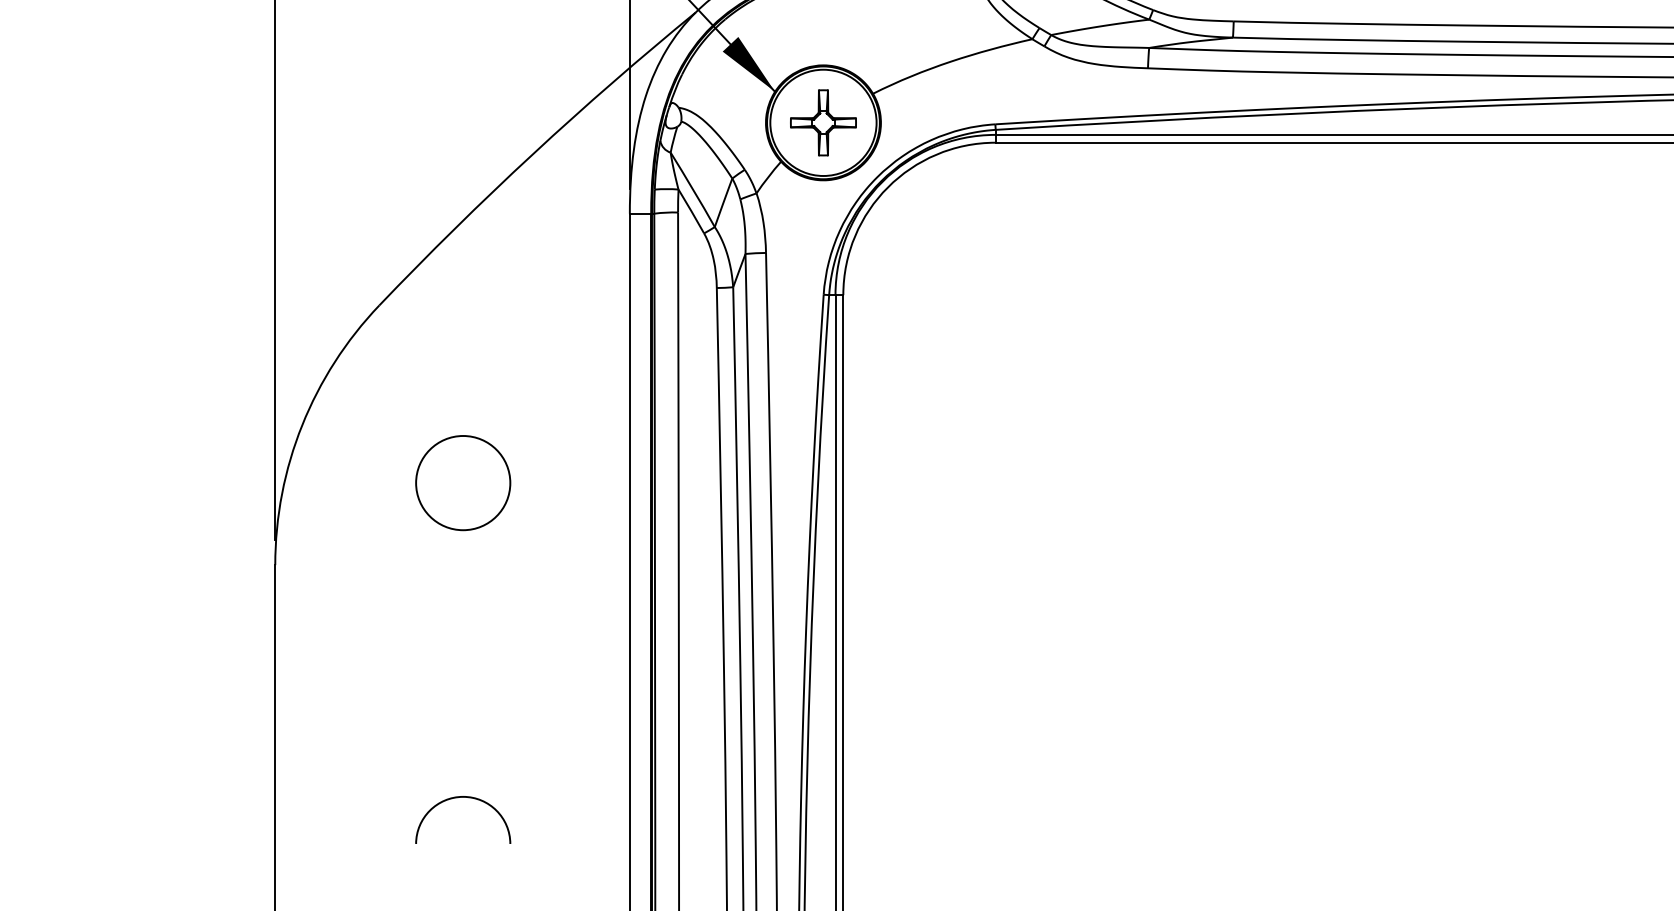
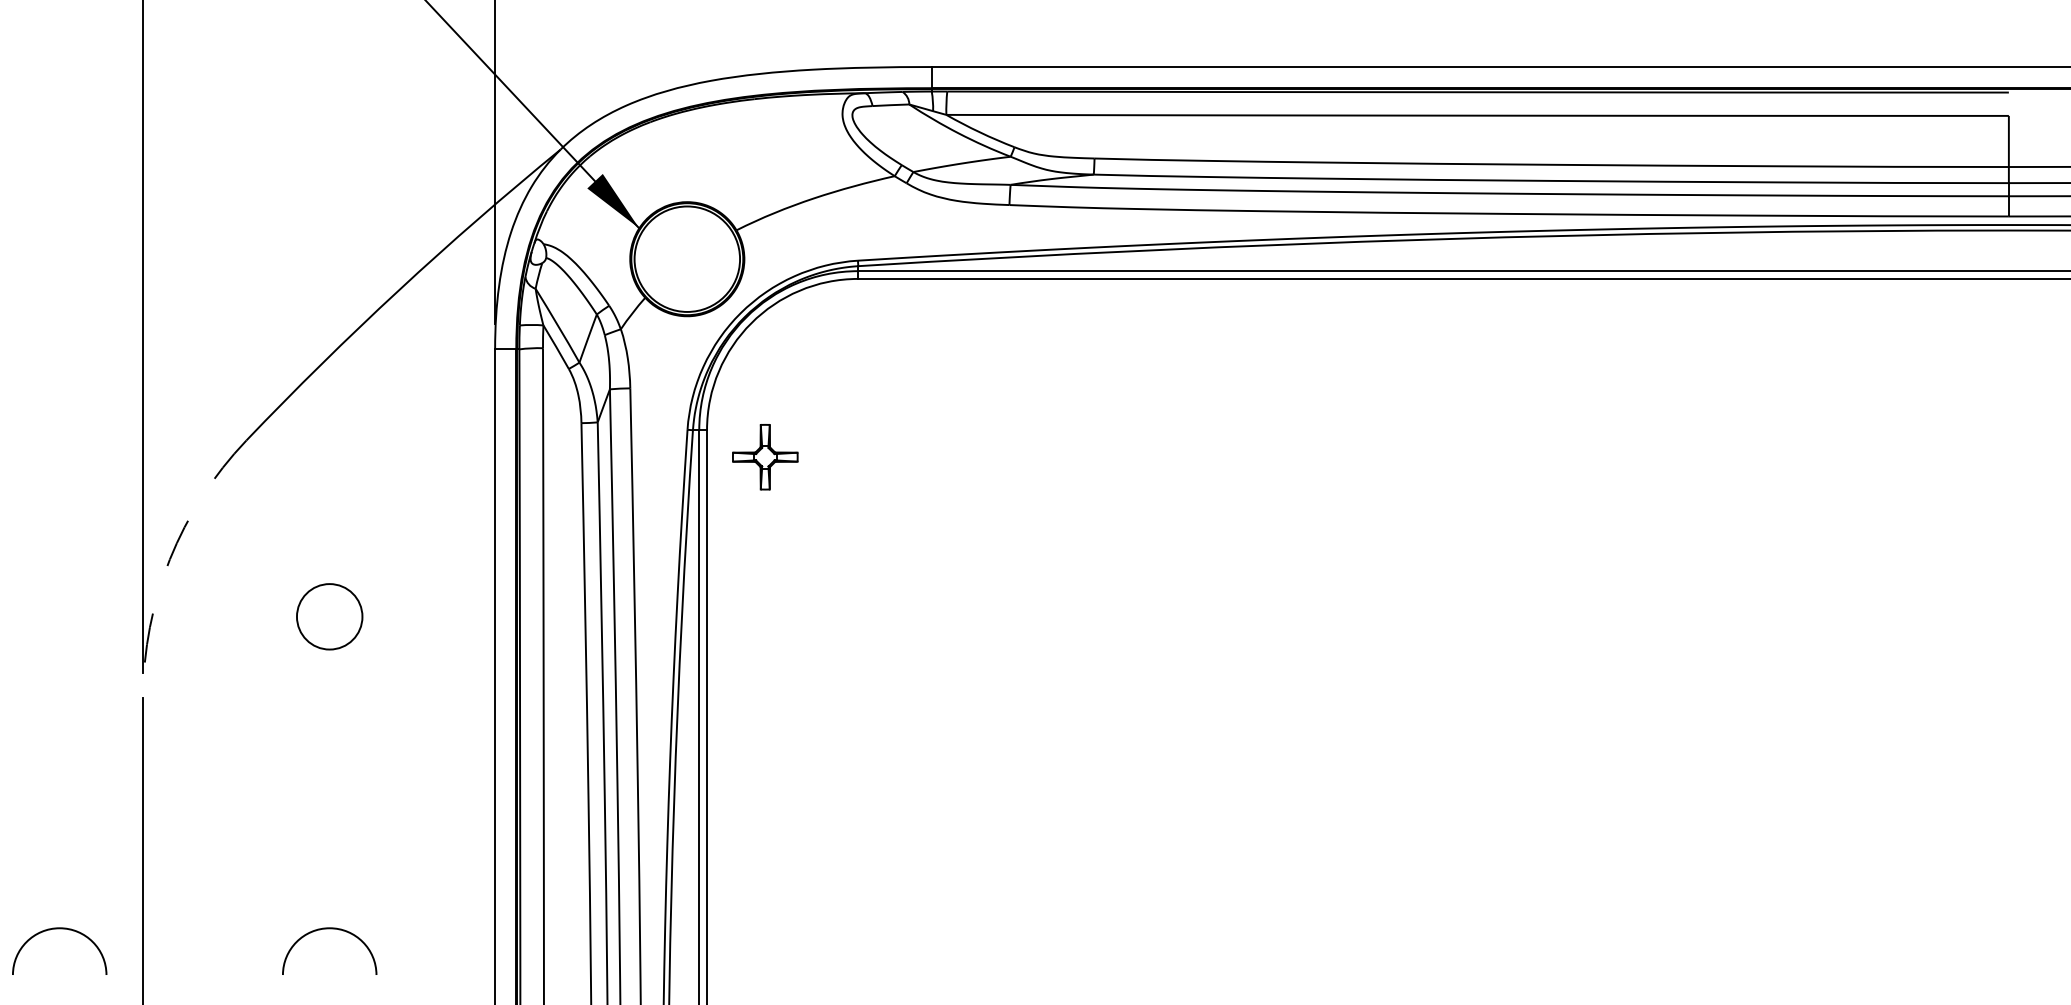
part: (823, 123) -> (765, 457), moved
arc: (301, 425) -> (169, 559), solid -> dashed
circle: (463, 482) -> (329, 616), size x0.7
arc: (191, 798) -> (59, 929), added

